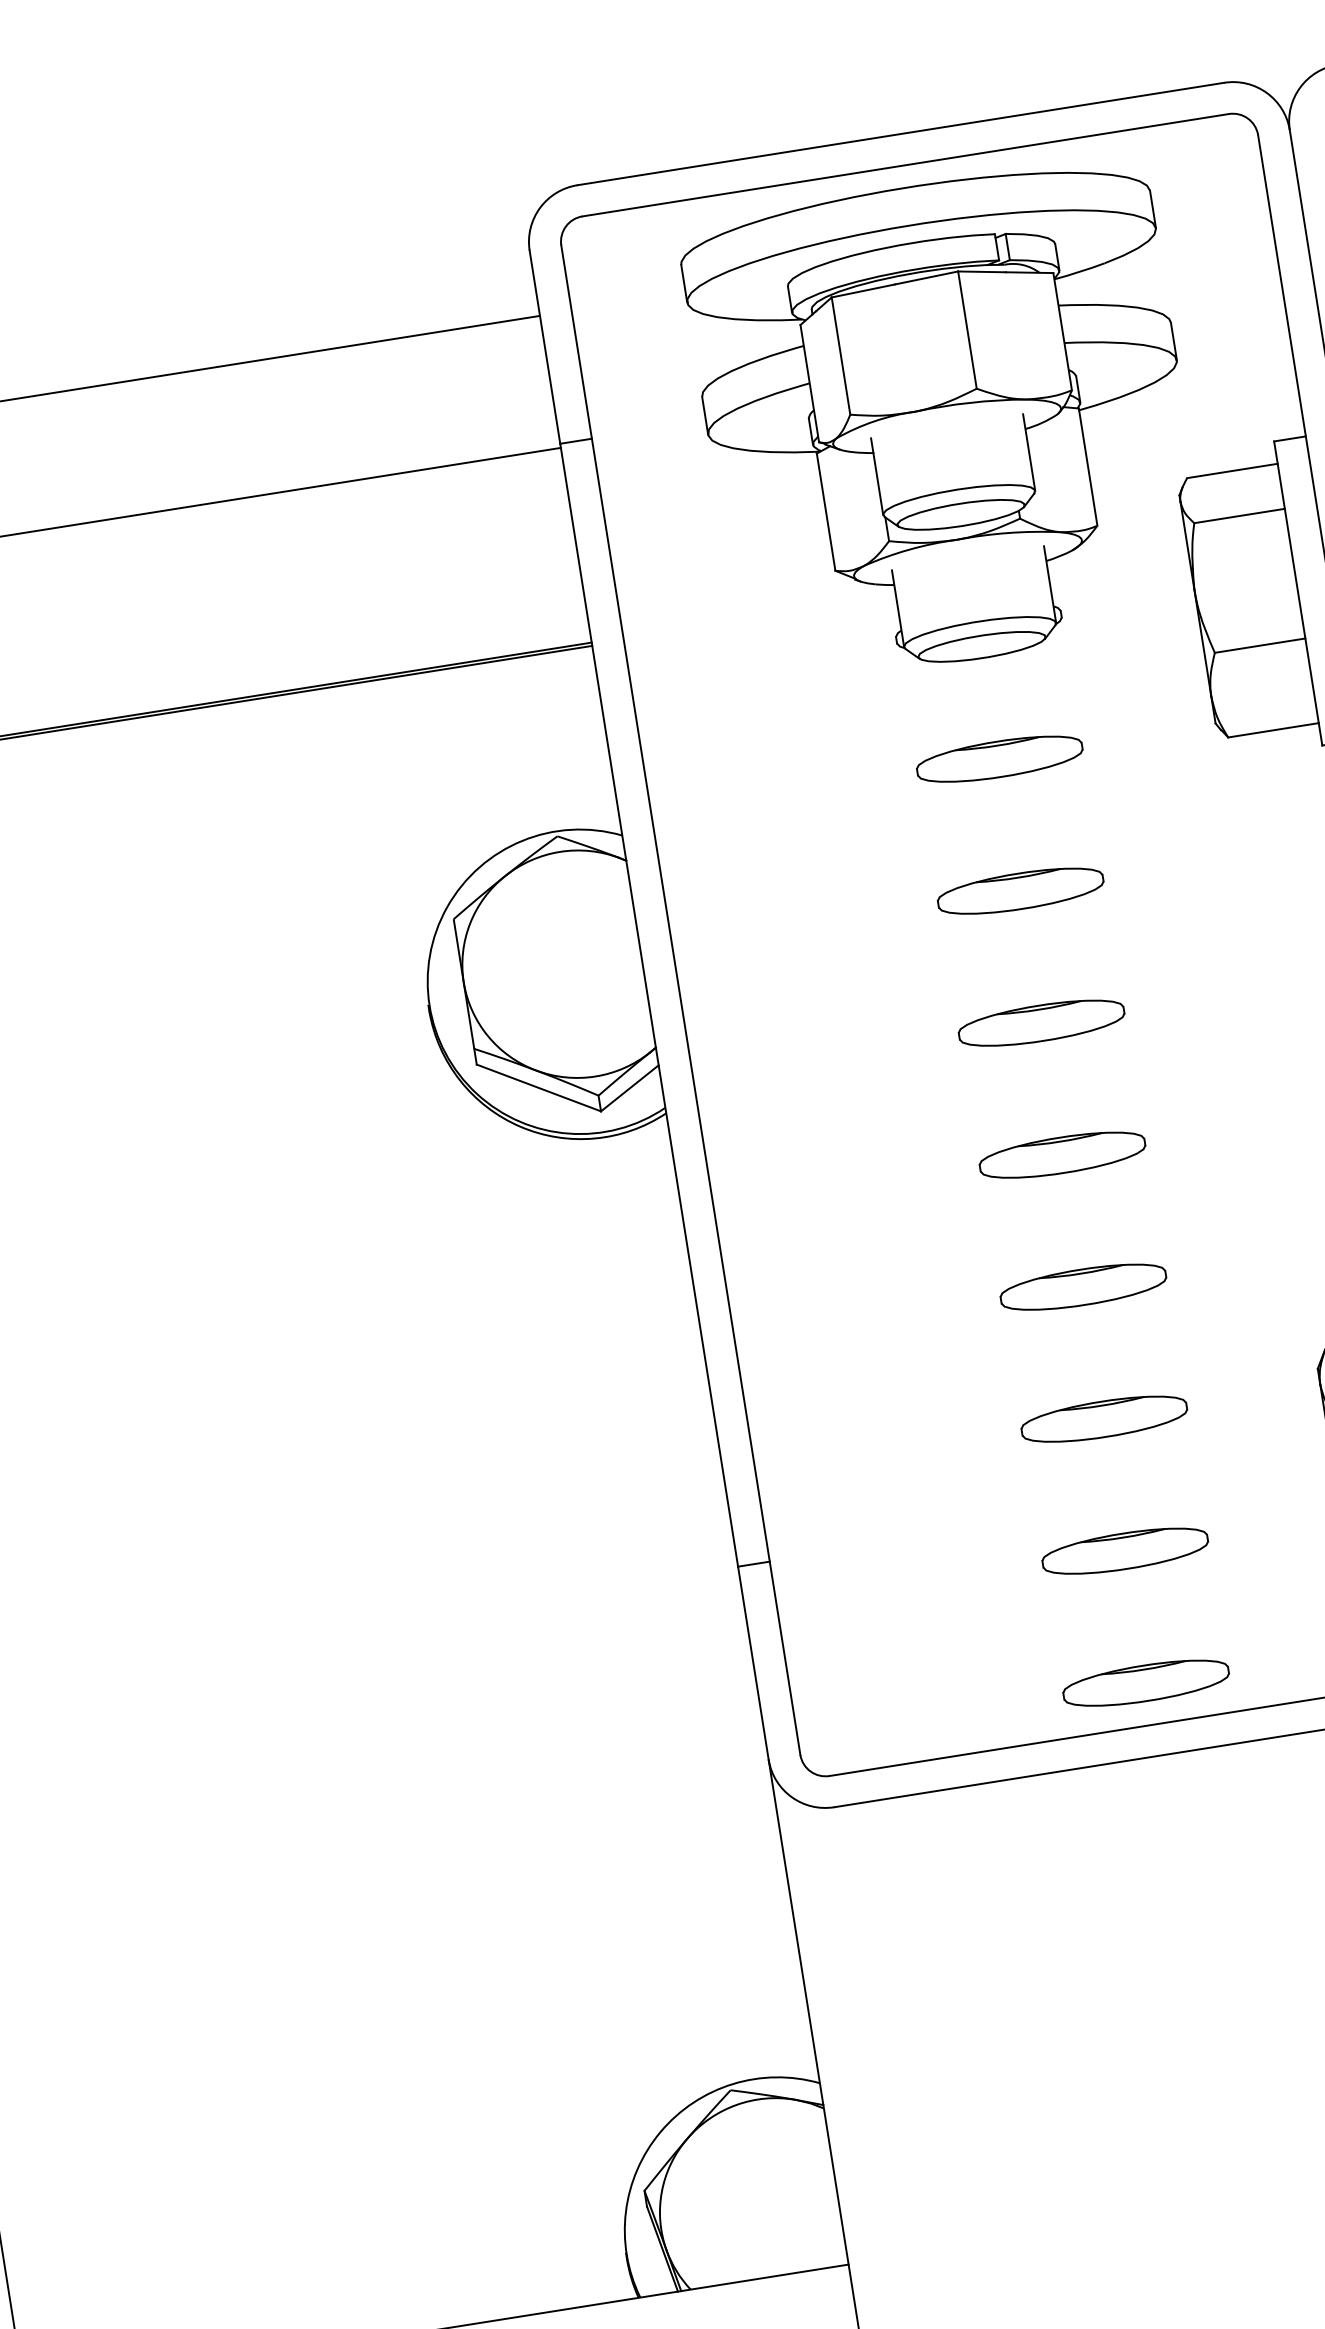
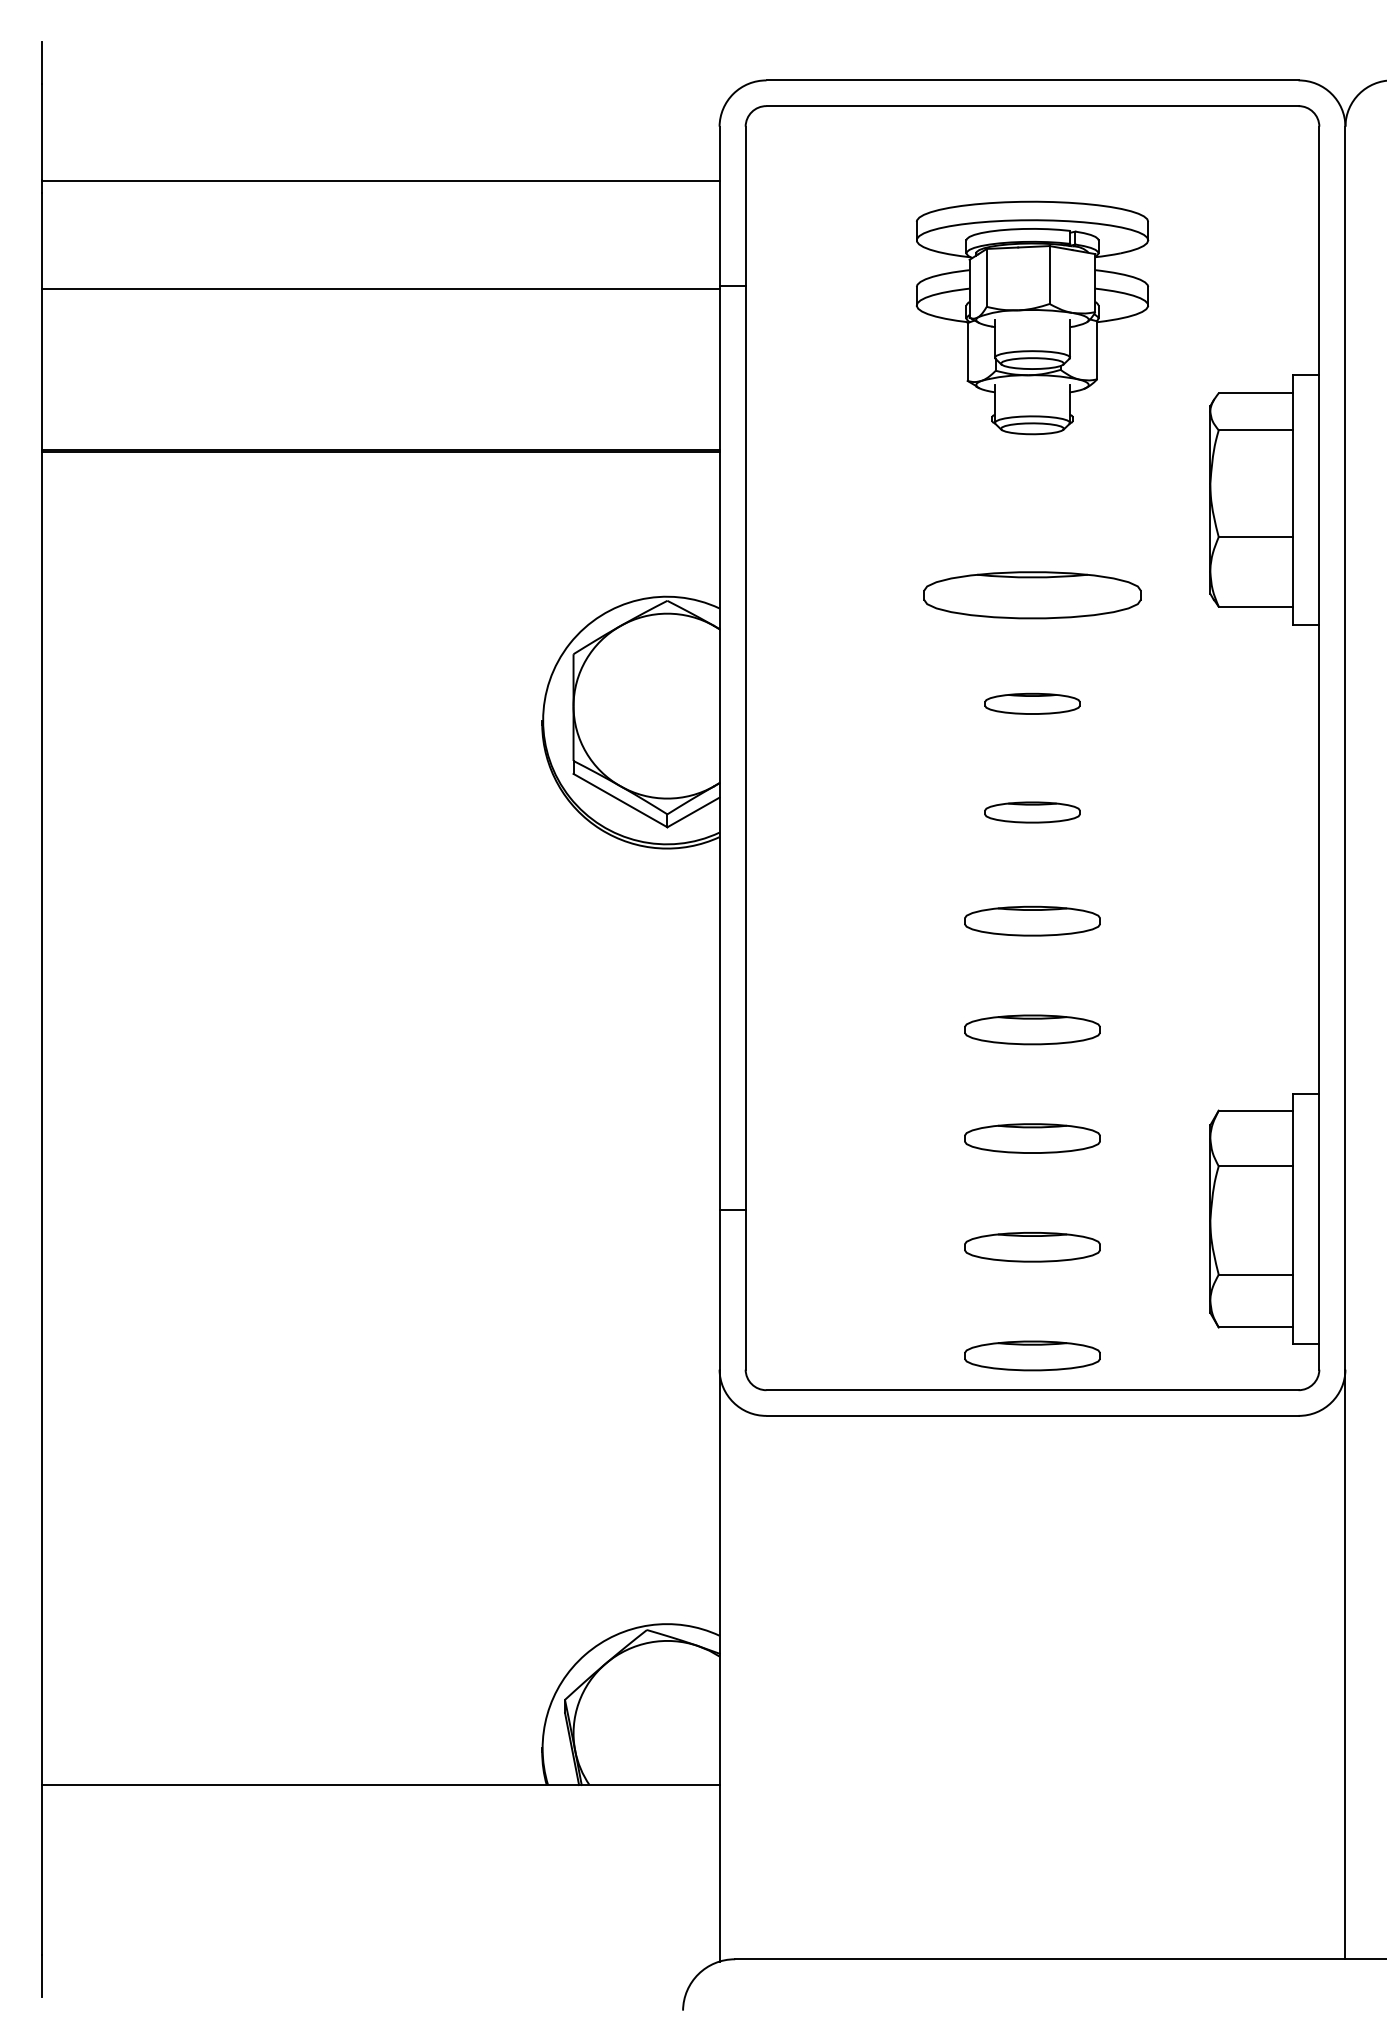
part: (946, 421) -> (1032, 317), size x0.6
part: (999, 758) -> (1032, 594), size x1.6
part: (1020, 890) -> (1032, 703), size x0.7
part: (1041, 1023) -> (1032, 812), size x0.7

